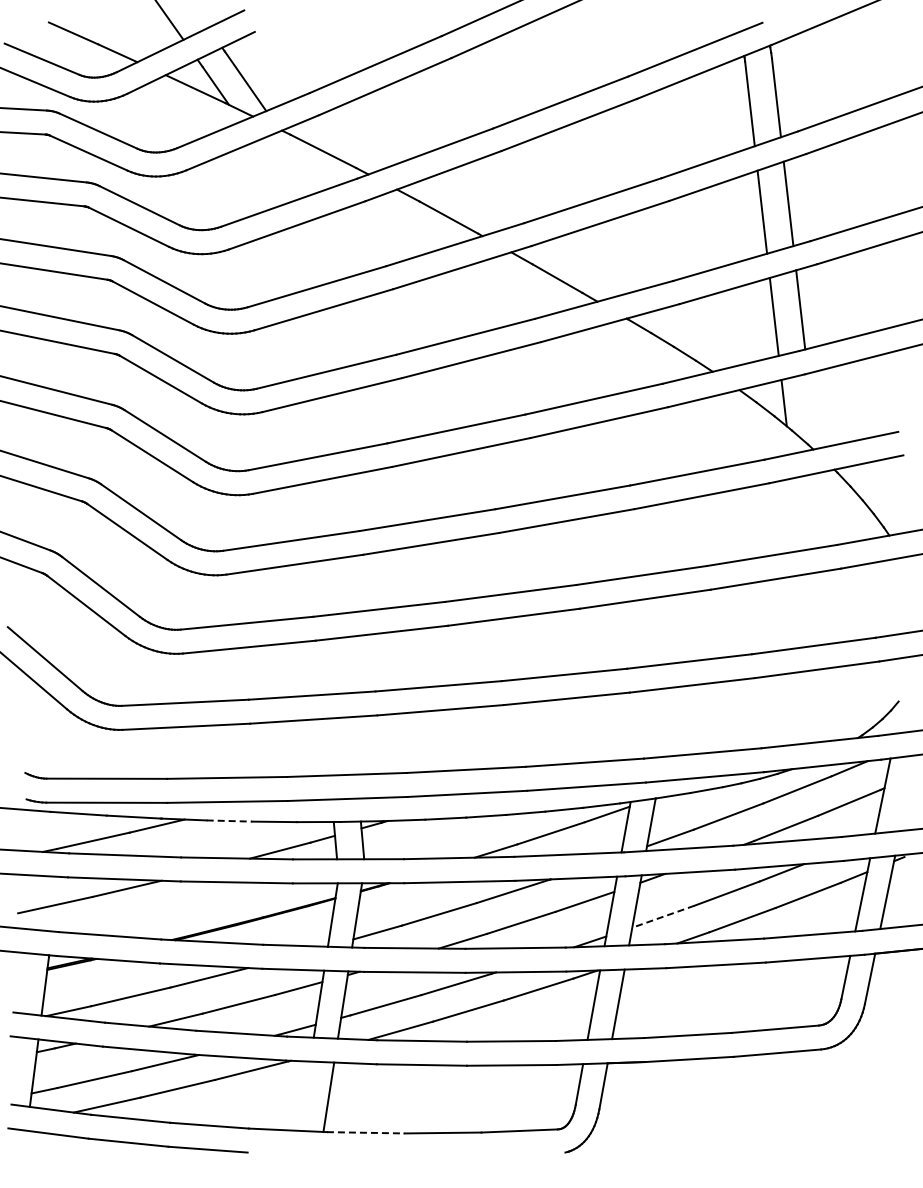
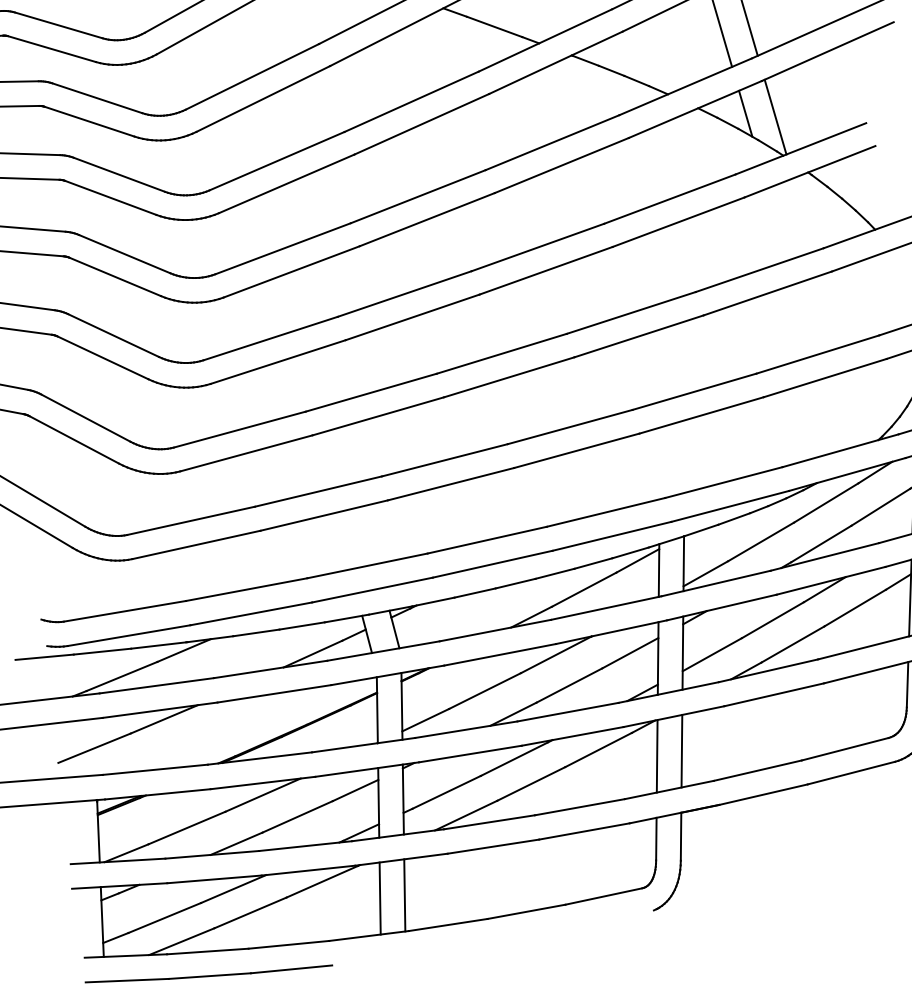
line: (811, 410) -> (774, 116), added
line: (229, 821) -> (256, 633), dashed -> solid
line: (663, 916) -> (712, 654), dashed -> solid
line: (304, 1095) -> (379, 897), added
line: (365, 1132) -> (448, 924), dashed -> solid

